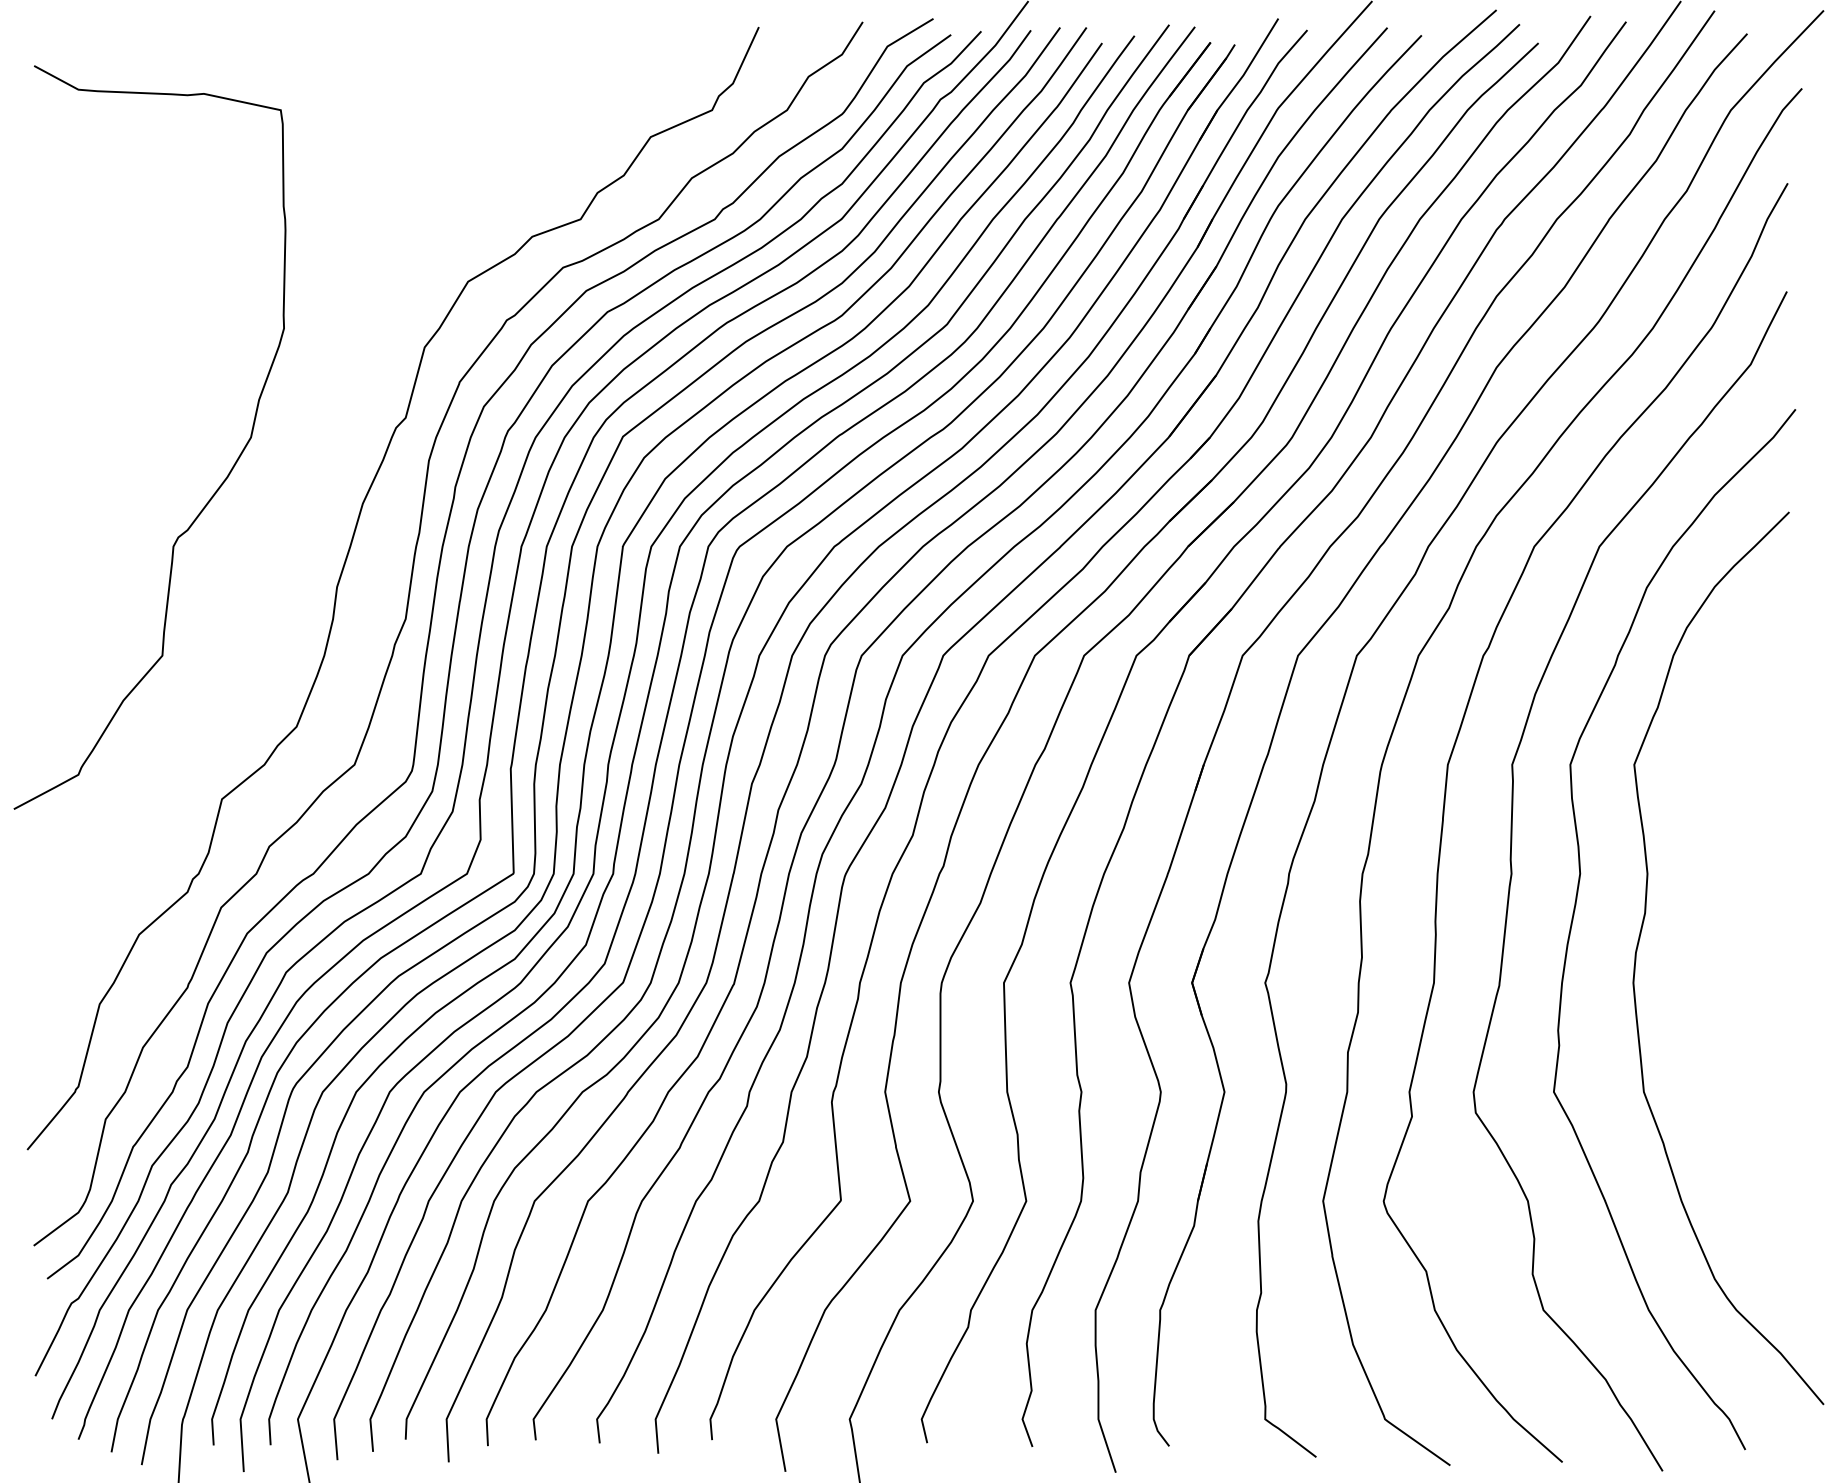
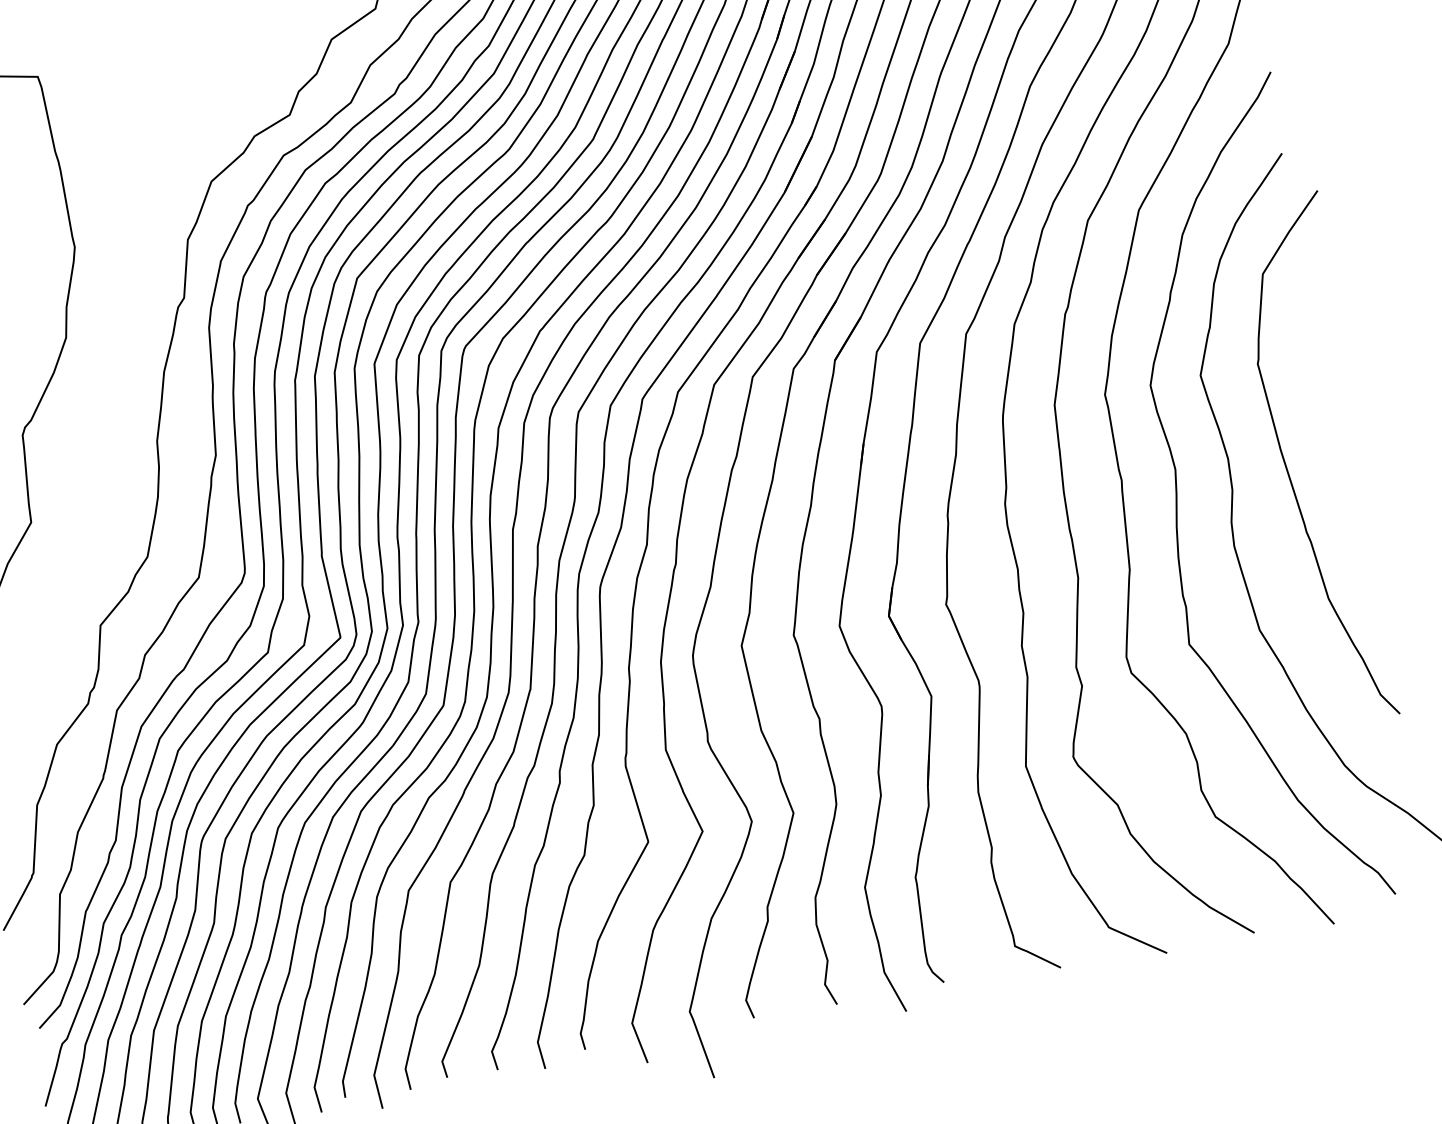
curve: (1718, 902) -> (1288, 470), added

